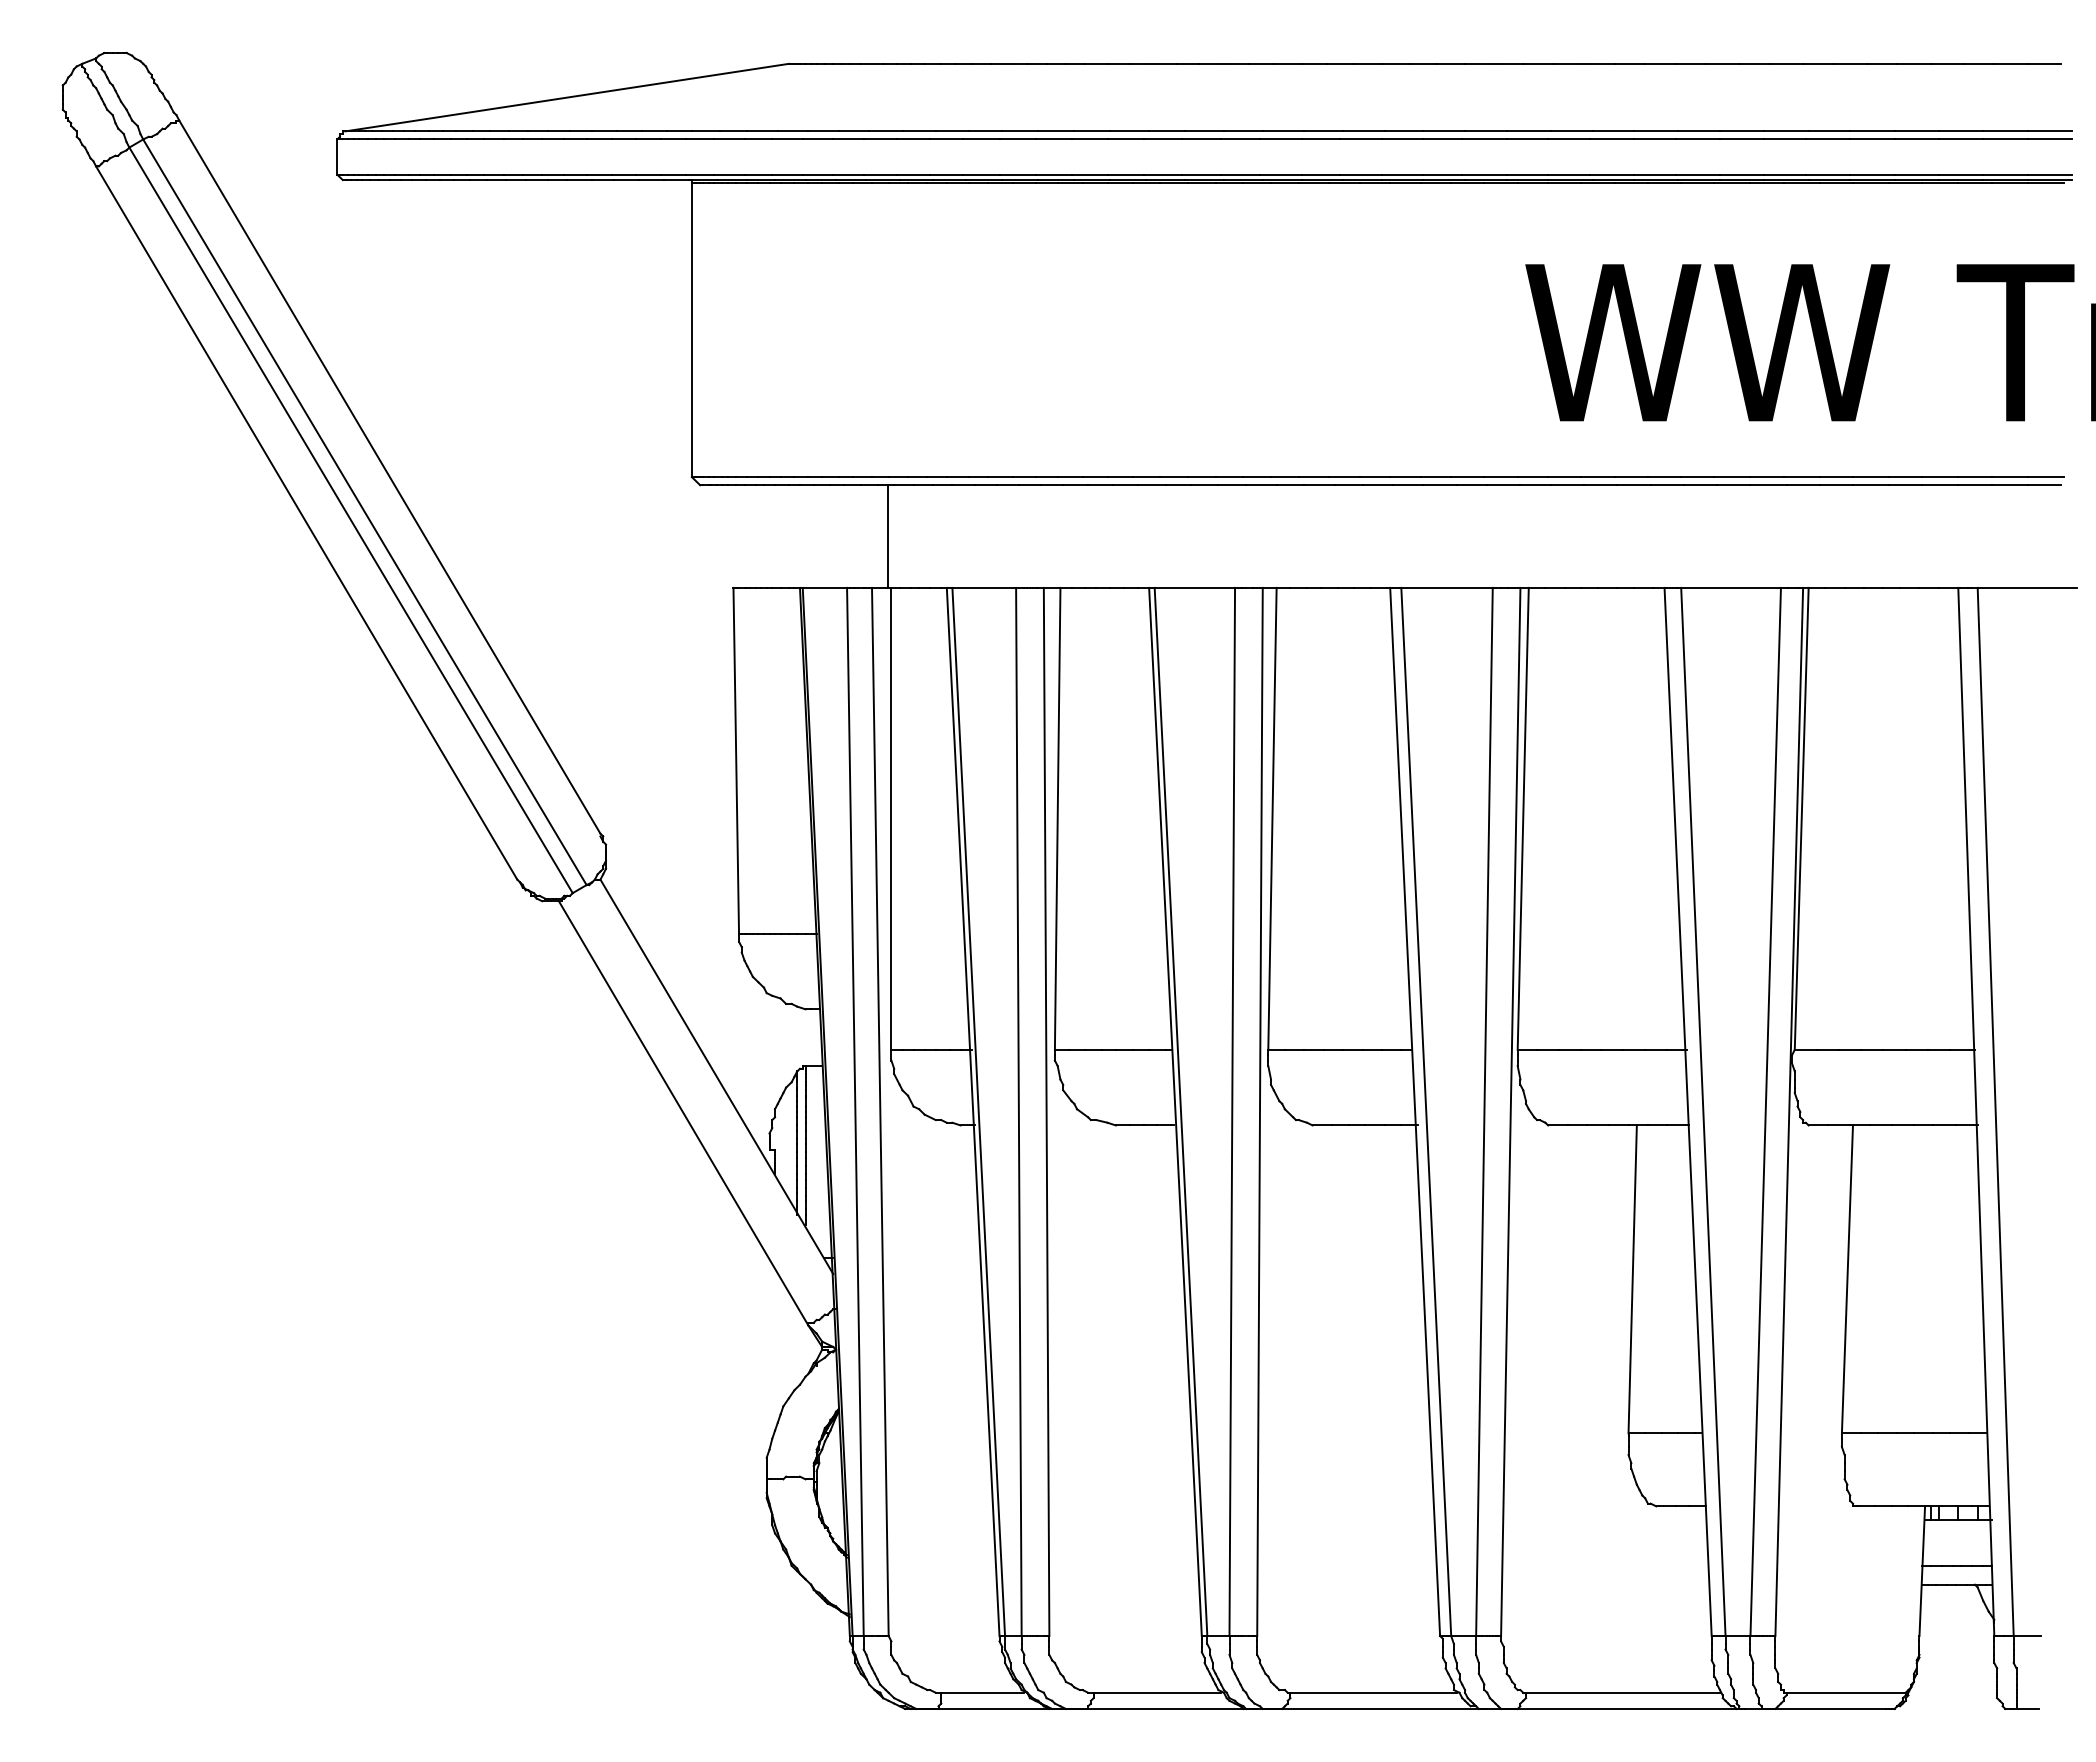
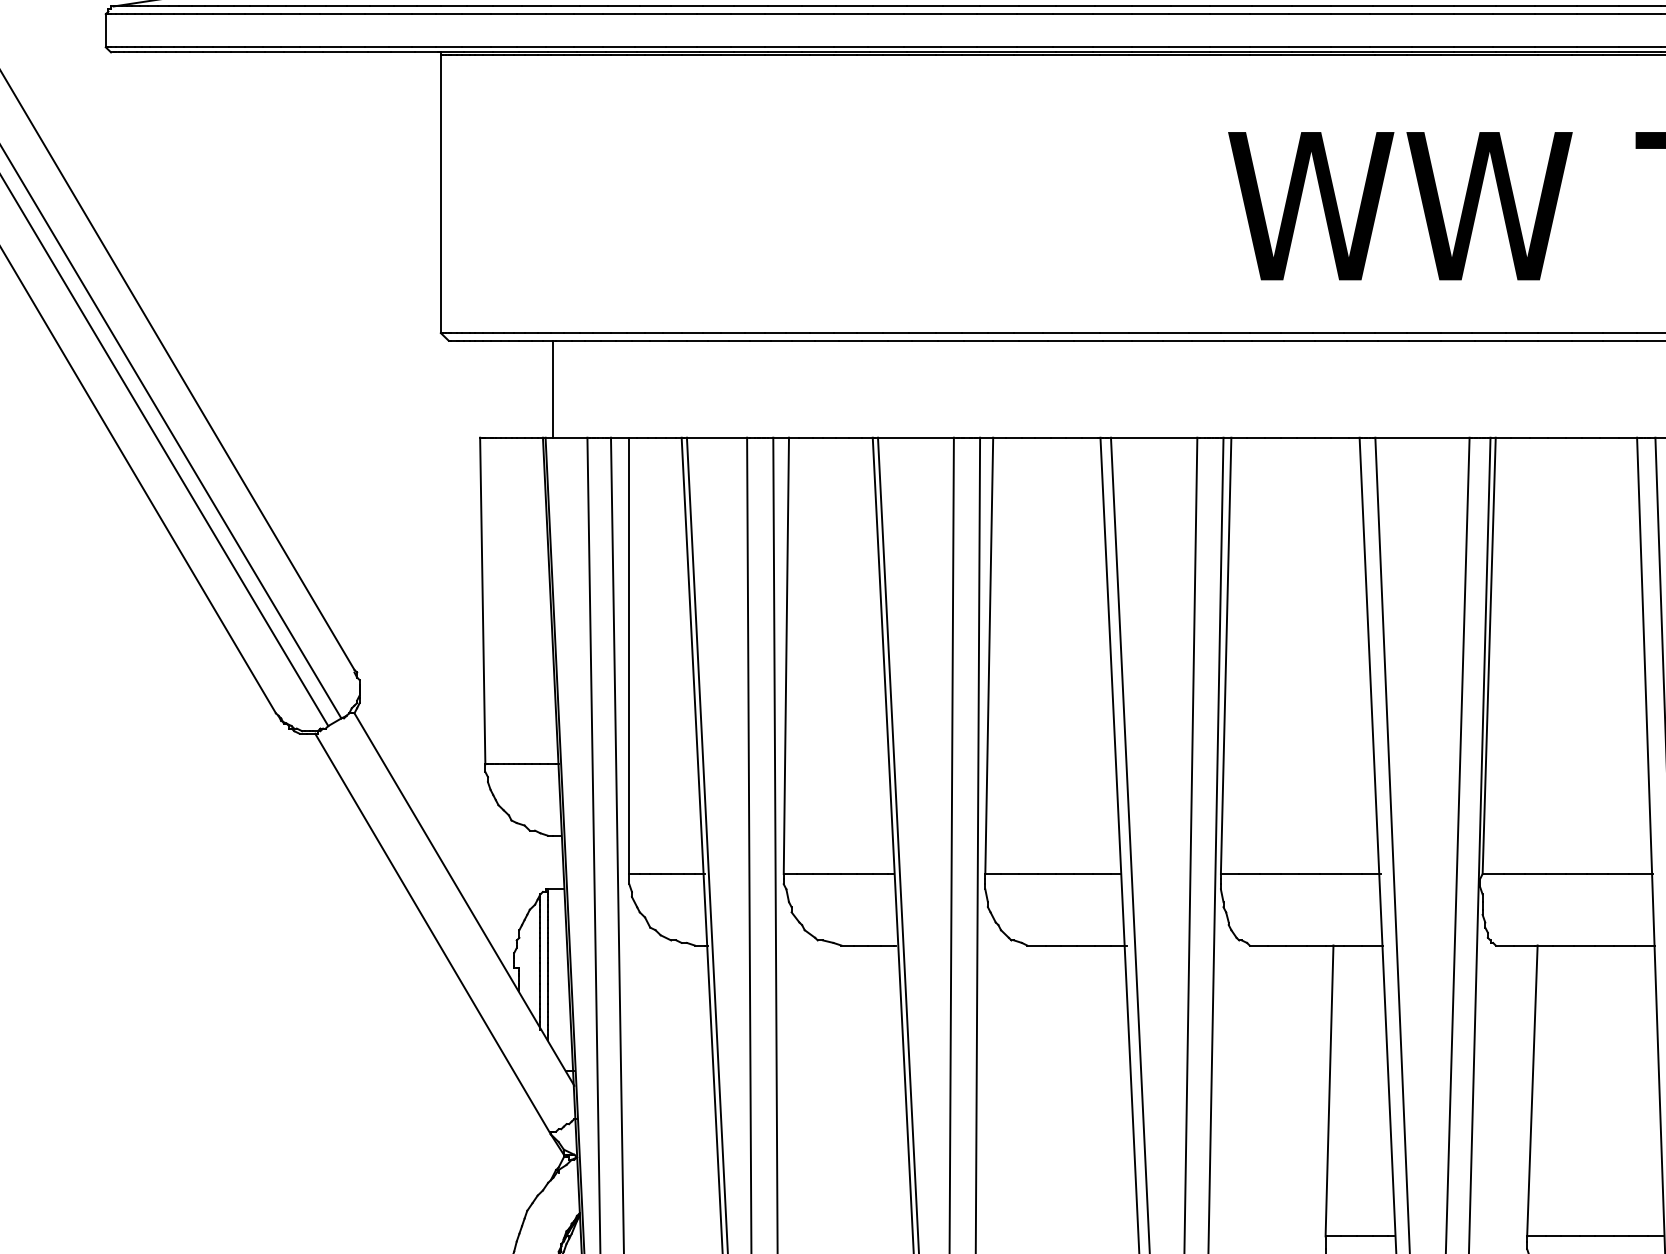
line: (888, 536) -> (553, 389), moved

